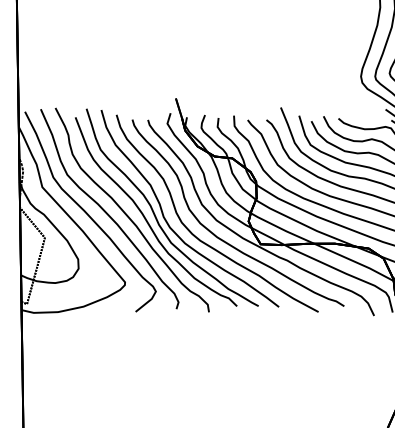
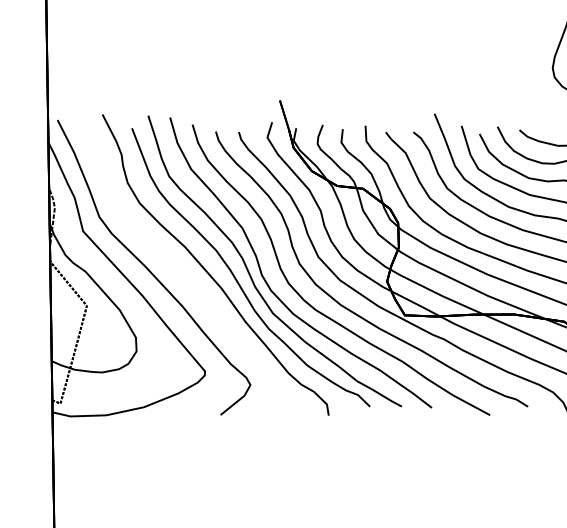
curve: (106, 211) -> (177, 267), removed

